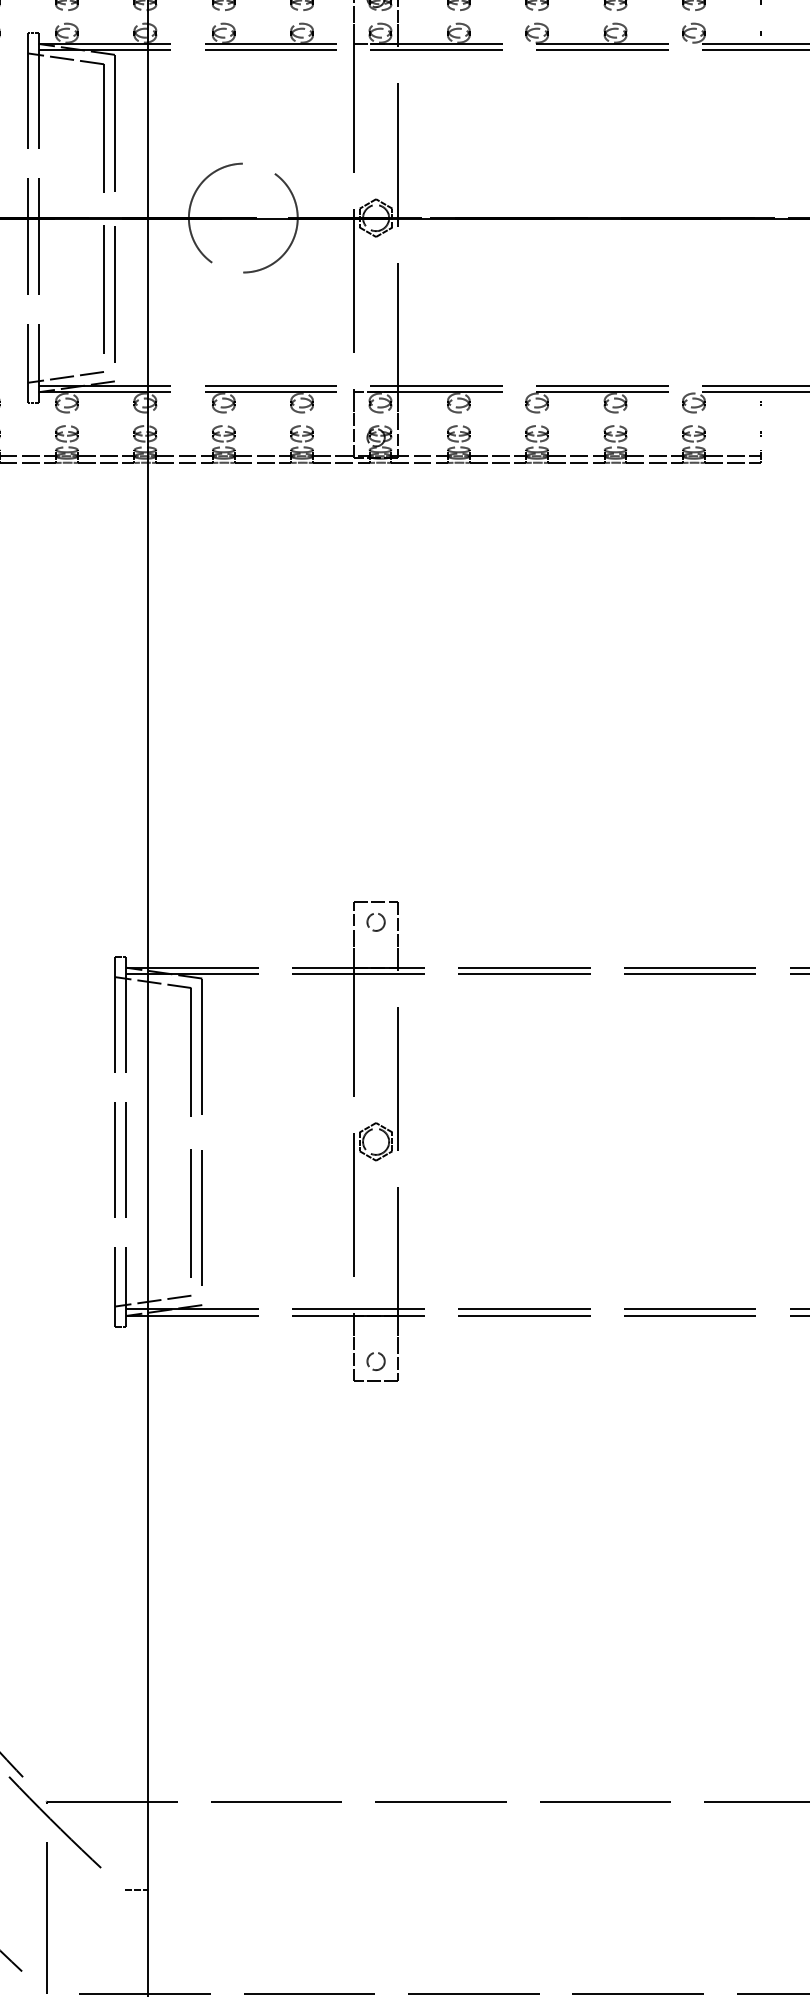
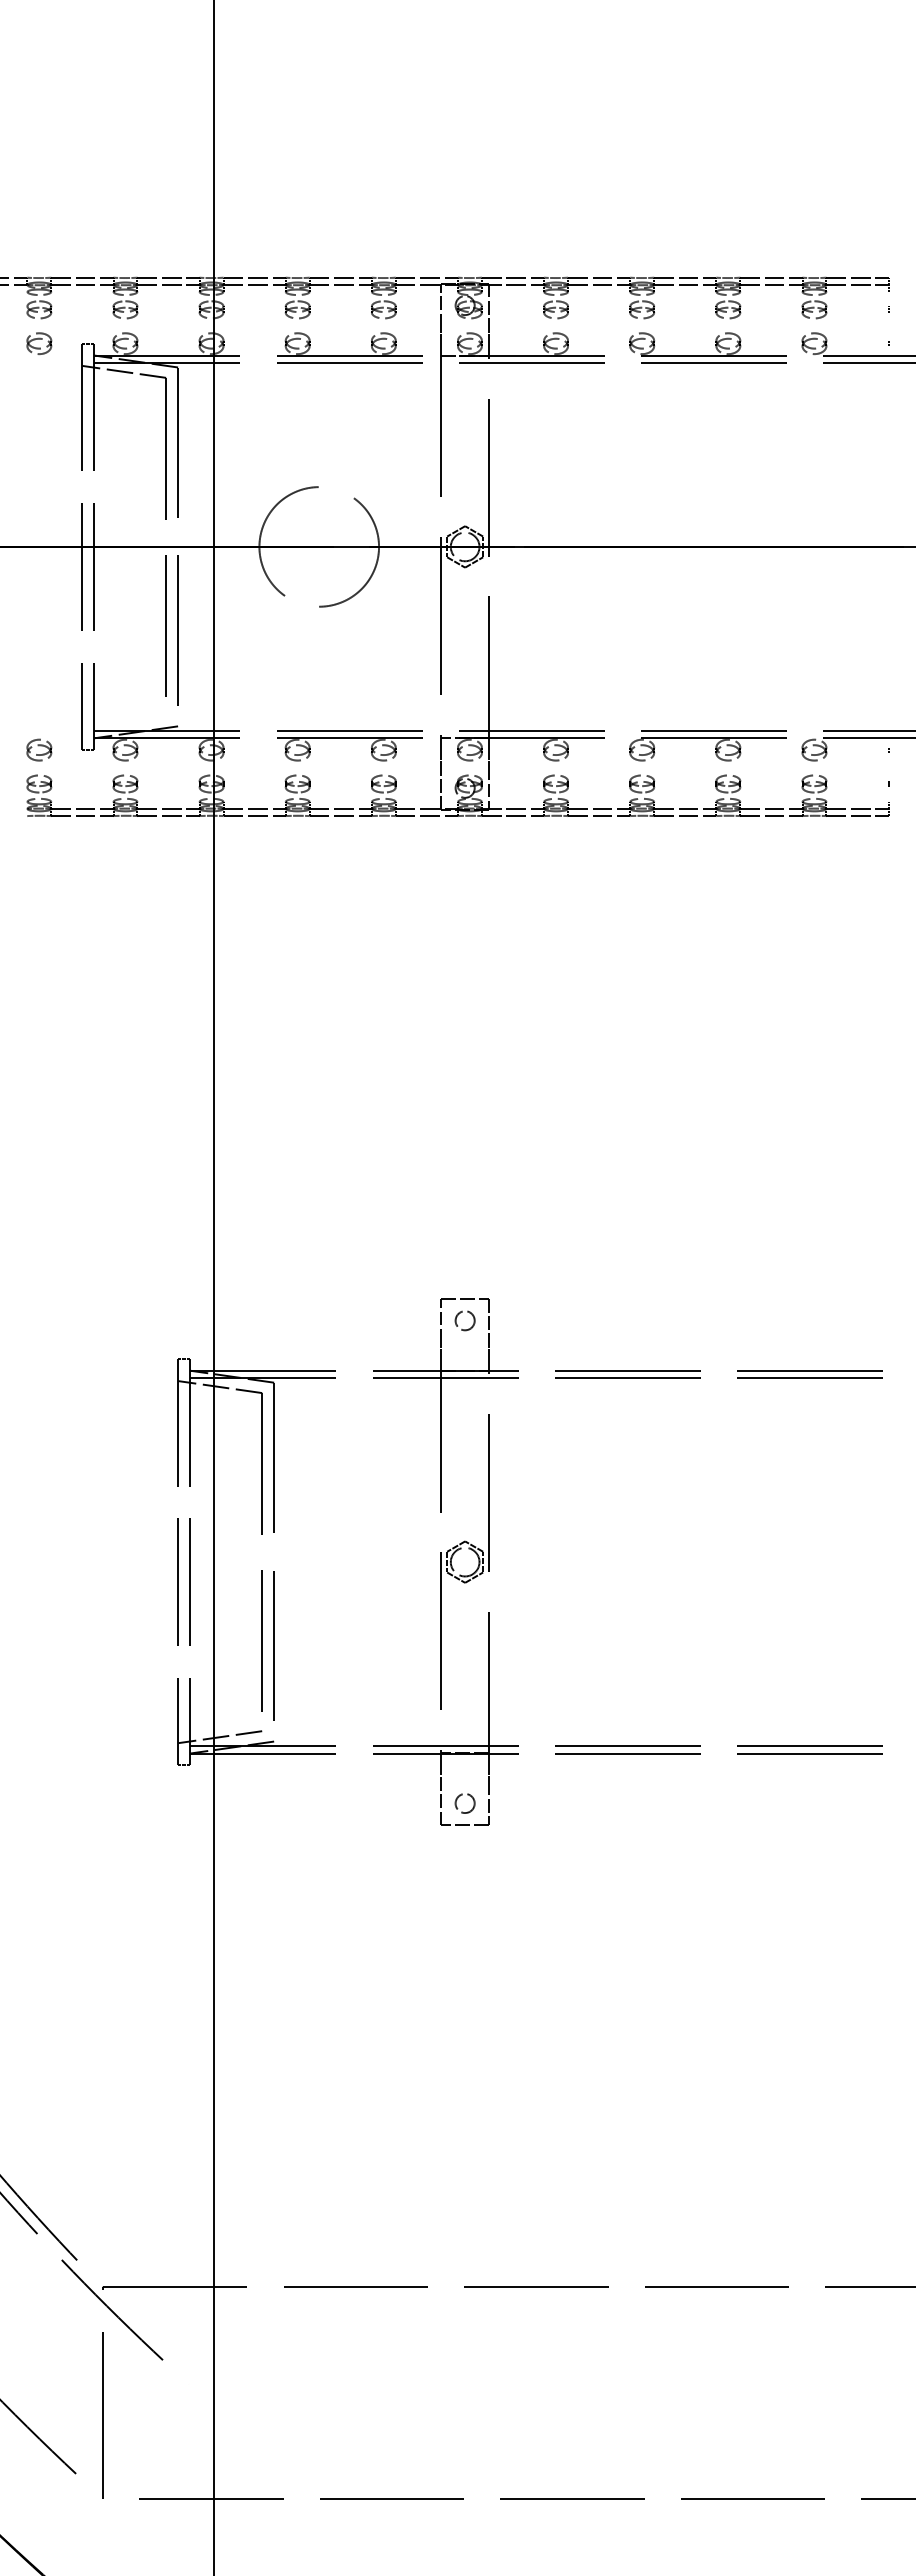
line: (66, 376) -> (124, 721), removed
line: (136, 1890) -> (201, 2384), removed

